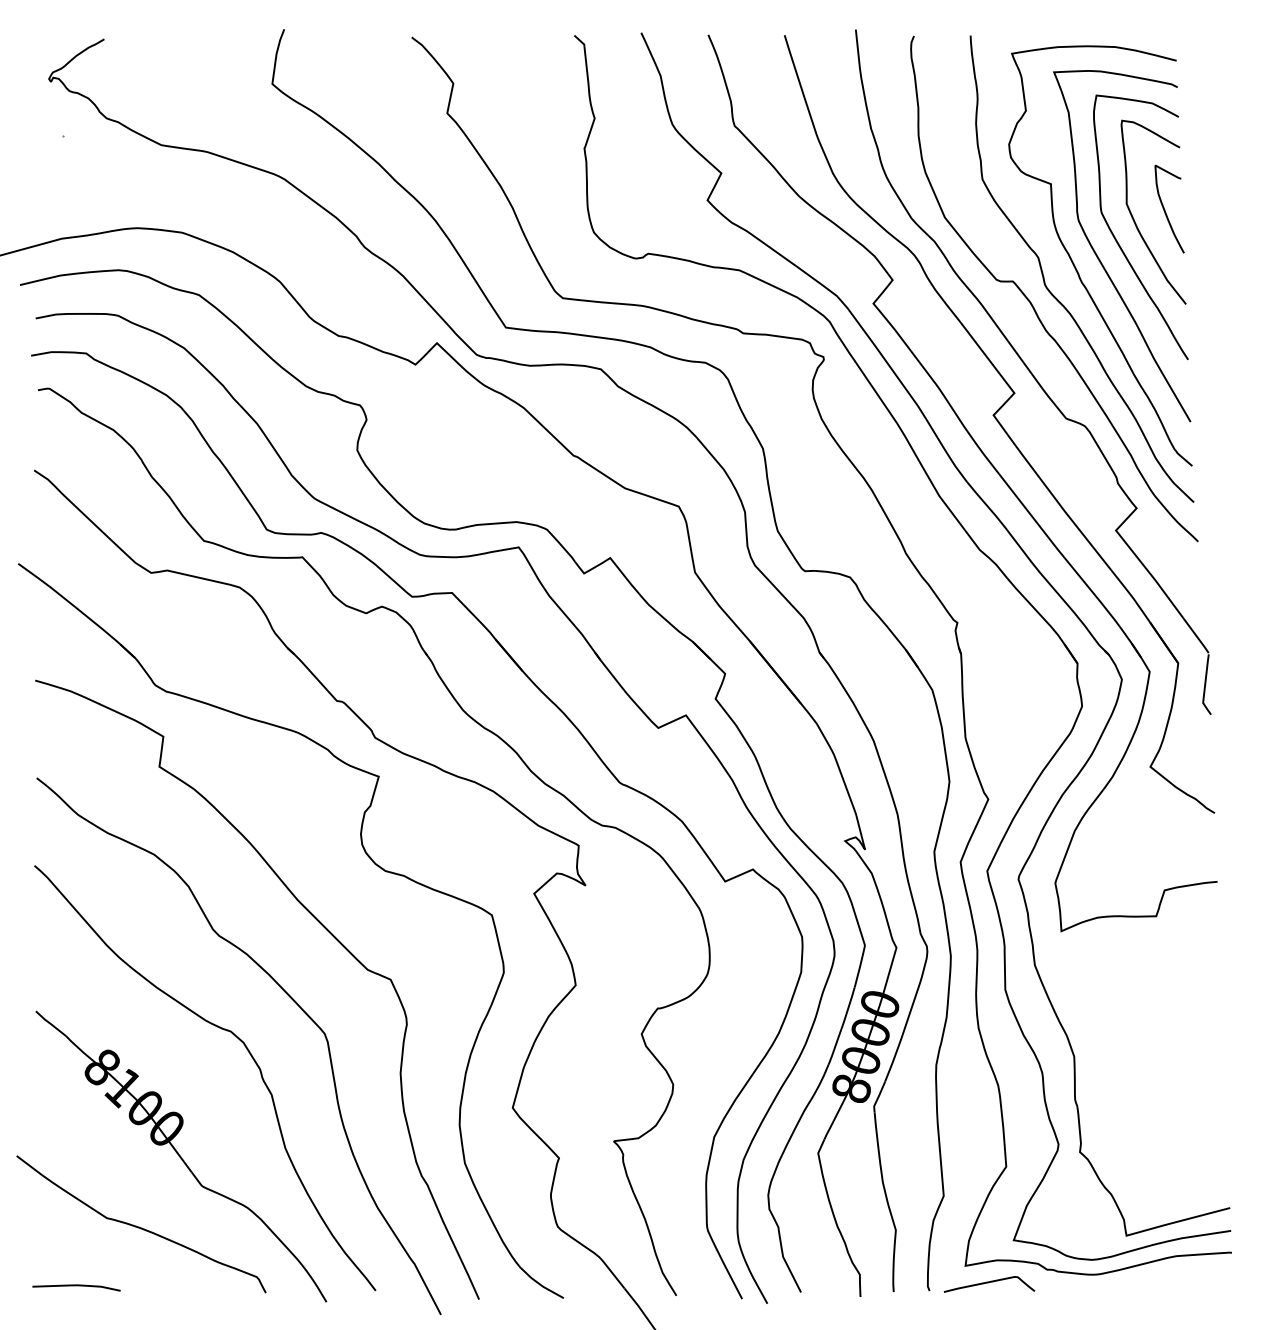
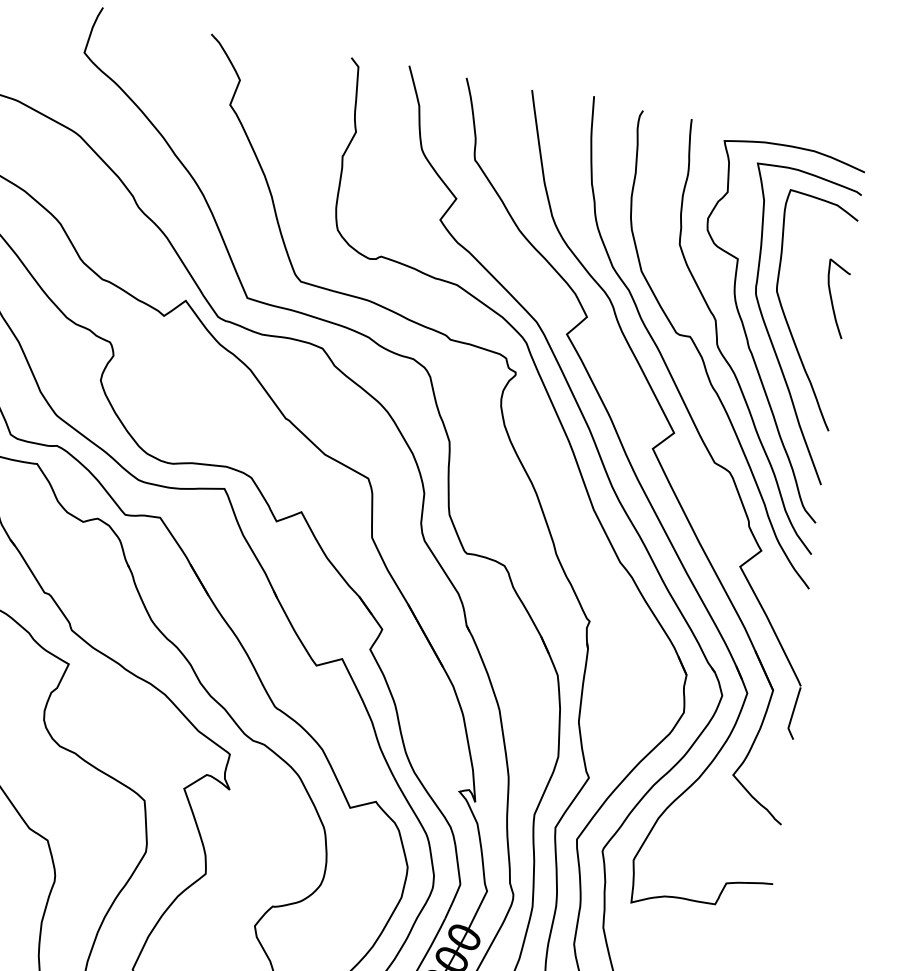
curve: (1135, 221) -> (804, 304), removed

